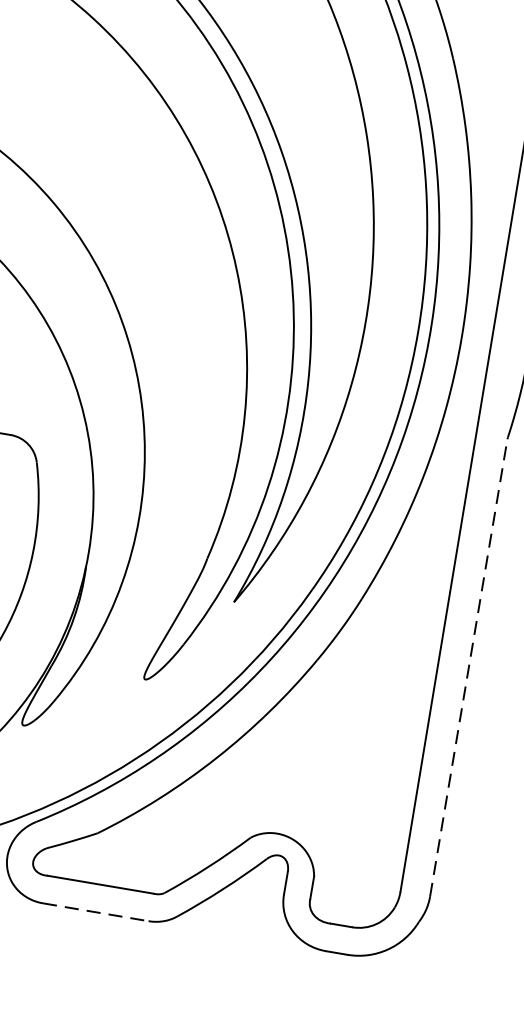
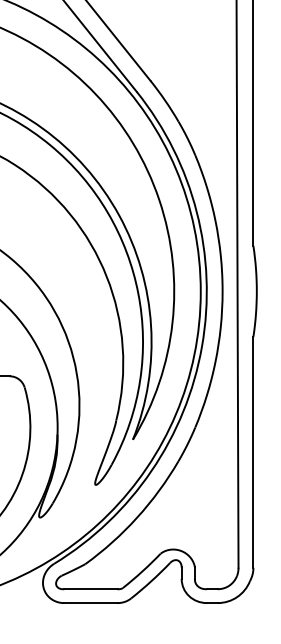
line: (468, 668) -> (253, 452), dashed -> solid
line: (94, 912) -> (90, 603), dashed -> solid

